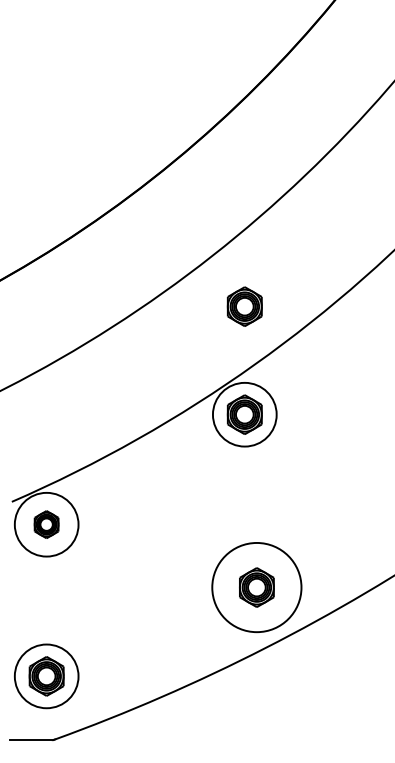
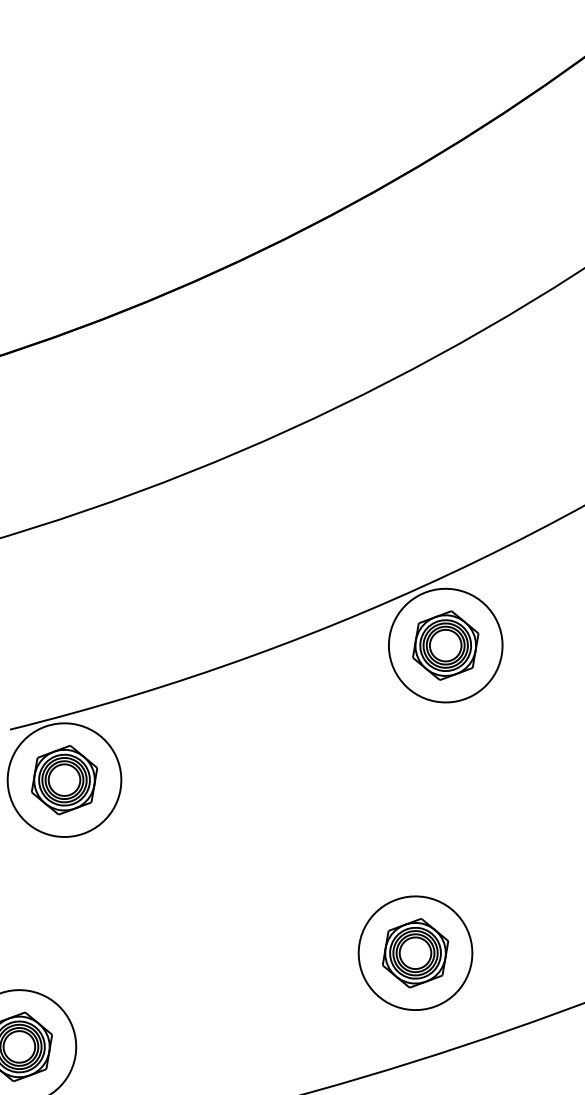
part: (244, 306) -> (477, 455), removed
part: (46, 524) -> (64, 779), size x1.43
circle: (256, 587) -> (414, 953), size x0.71

